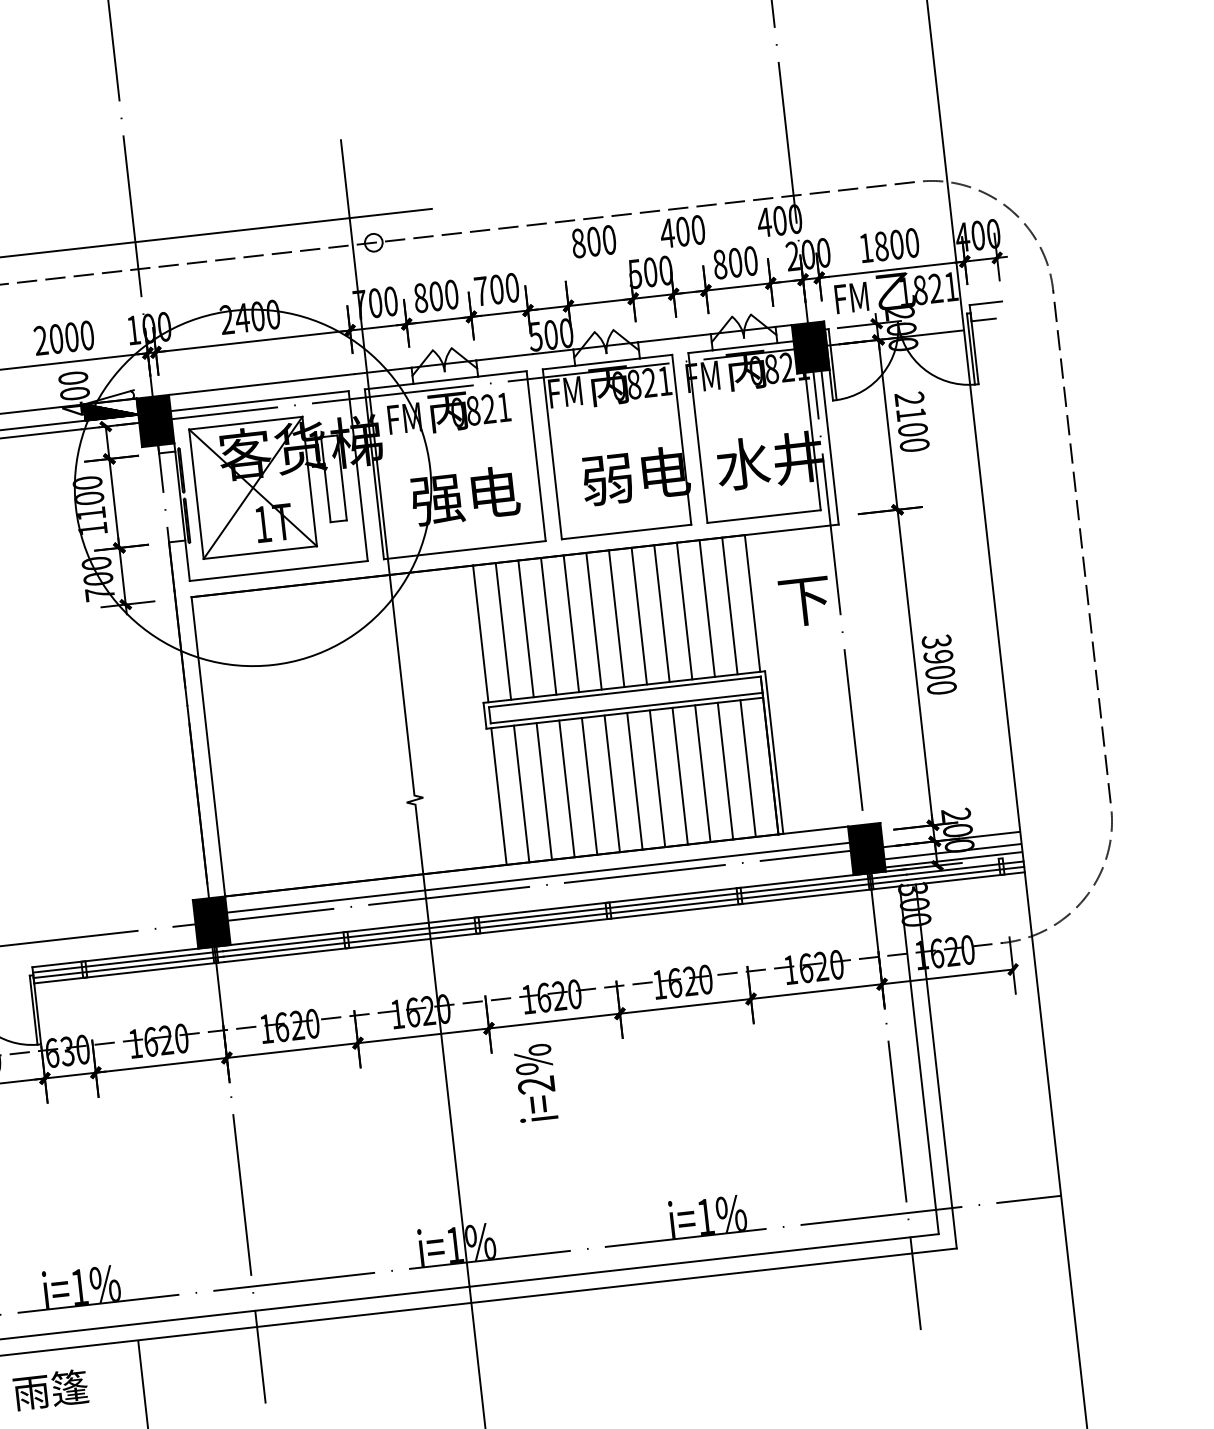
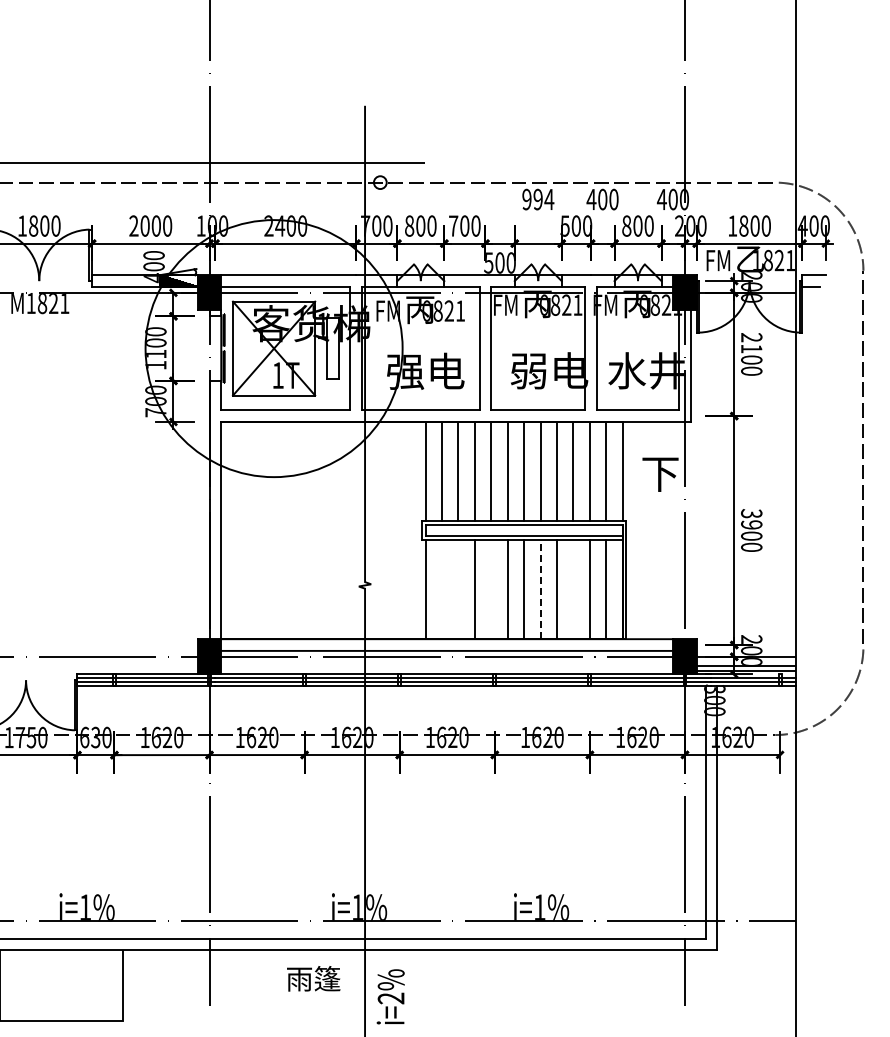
text: (594, 241) -> (538, 199), 800 -> 994
line: (702, 773) -> (573, 589), removed
line: (657, 778) -> (540, 589), solid -> dashed
line: (589, 786) -> (491, 589), removed
line: (544, 791) -> (458, 589), removed
line: (520, 793) -> (441, 589), removed
text: (535, 1082) -> (390, 996), moved
text: (50, 1389) -> (313, 978), moved

